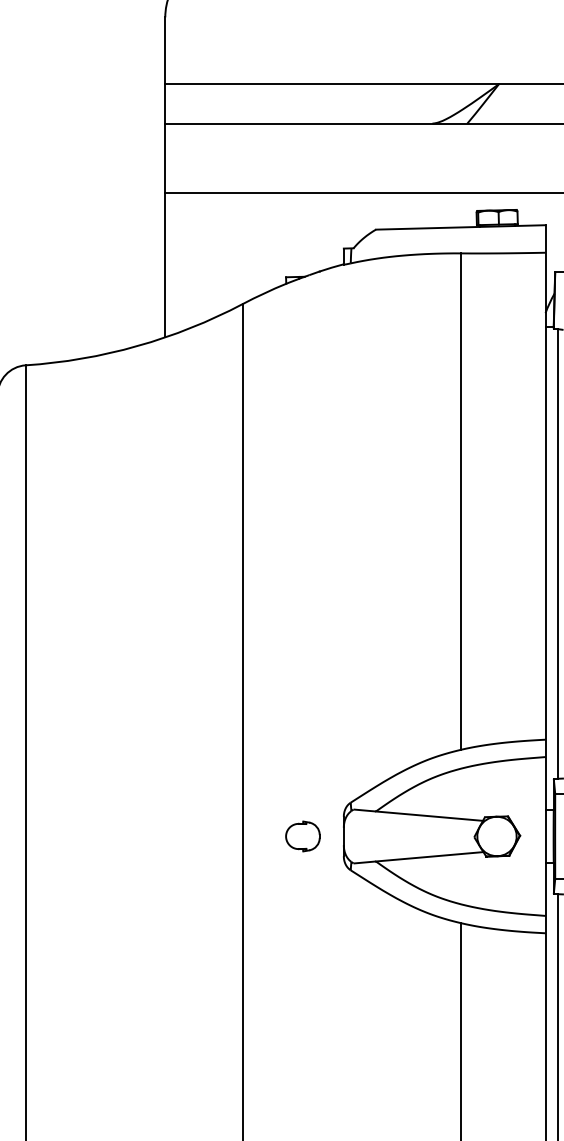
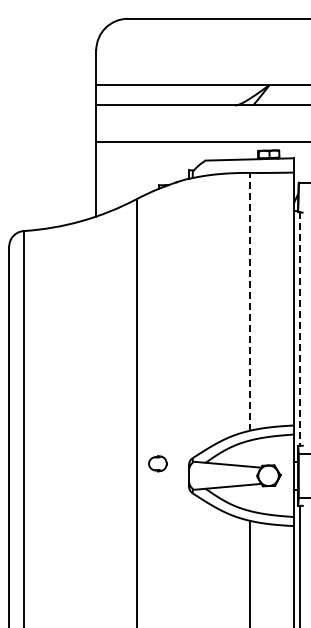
line: (462, 500) -> (250, 301), solid -> dashed
line: (558, 554) -> (300, 329), solid -> dashed
part: (302, 835) -> (157, 463), moved

